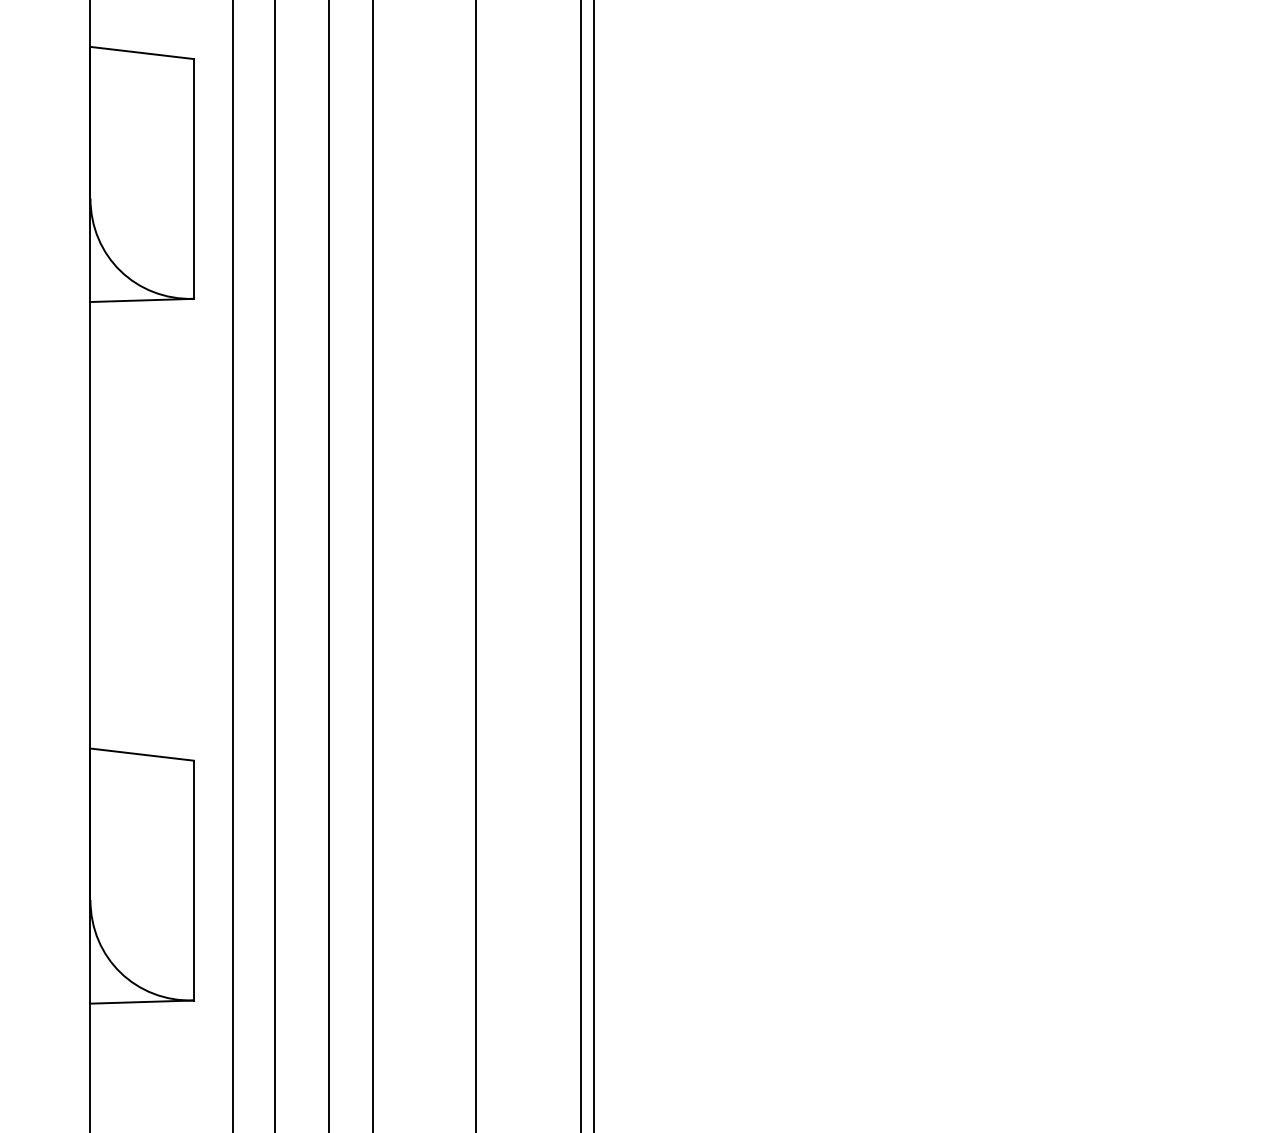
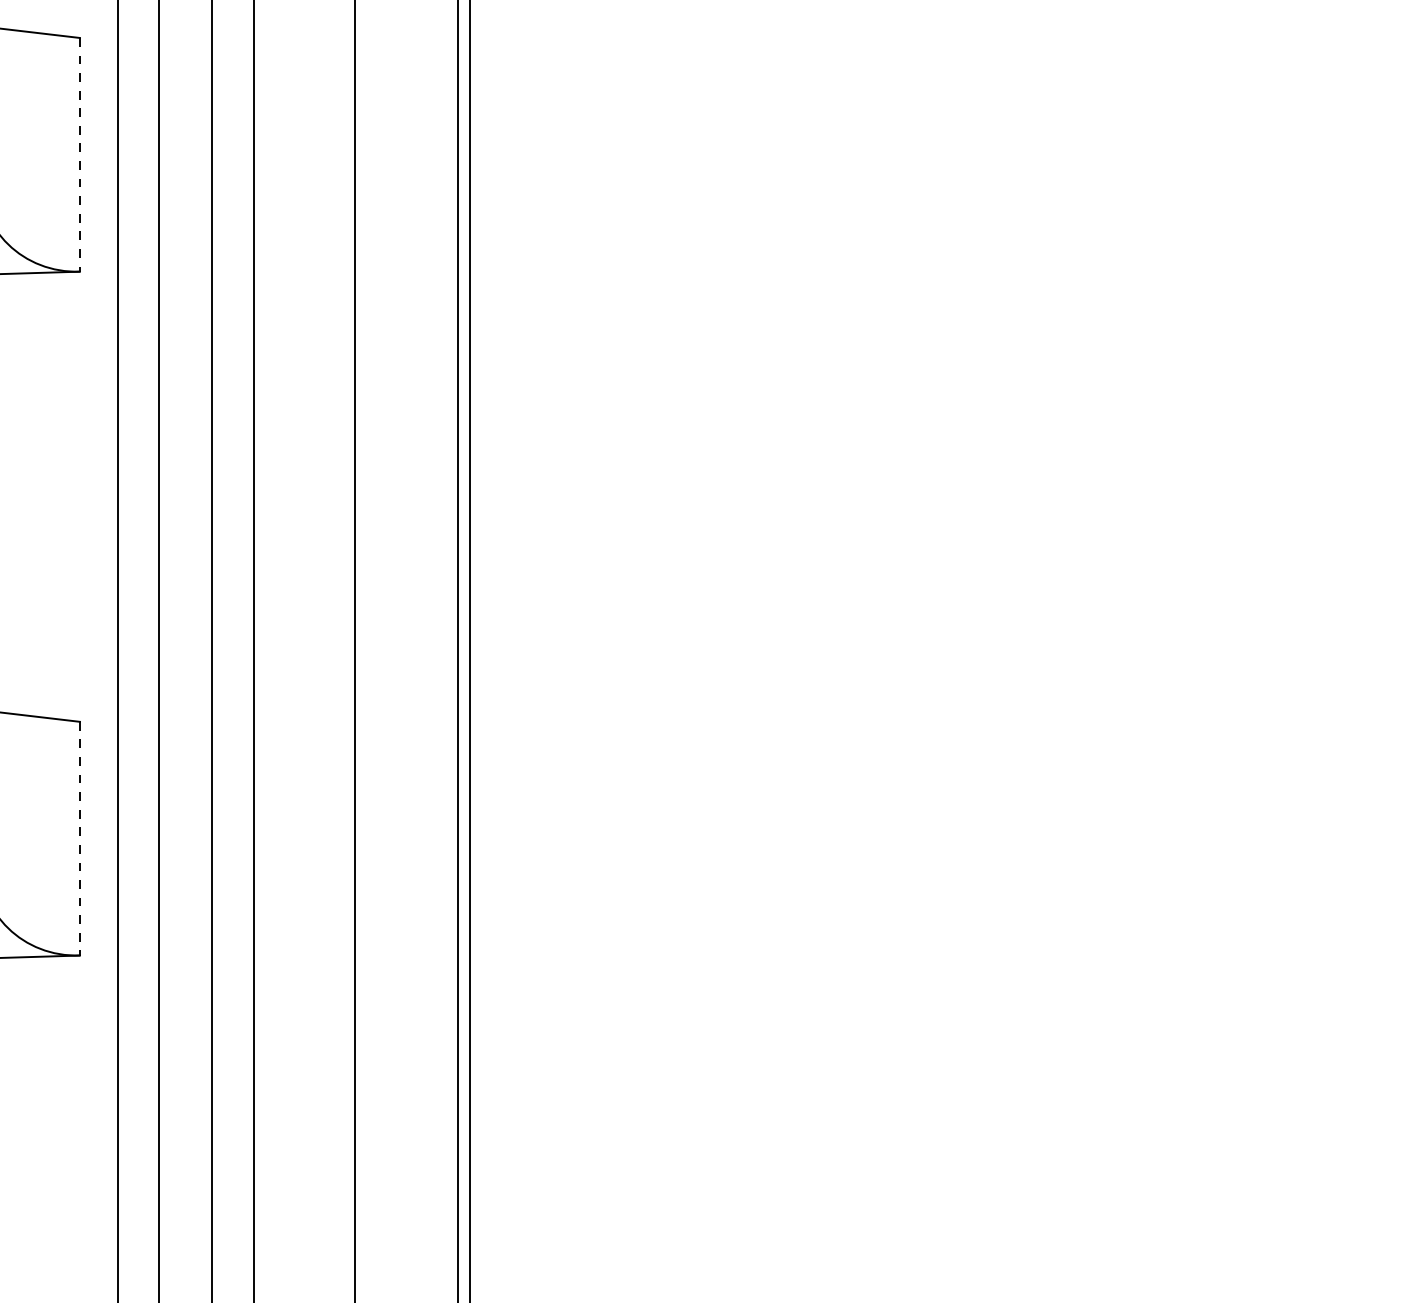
line: (193, 178) -> (79, 154), solid -> dashed
line: (193, 880) -> (79, 838), solid -> dashed

